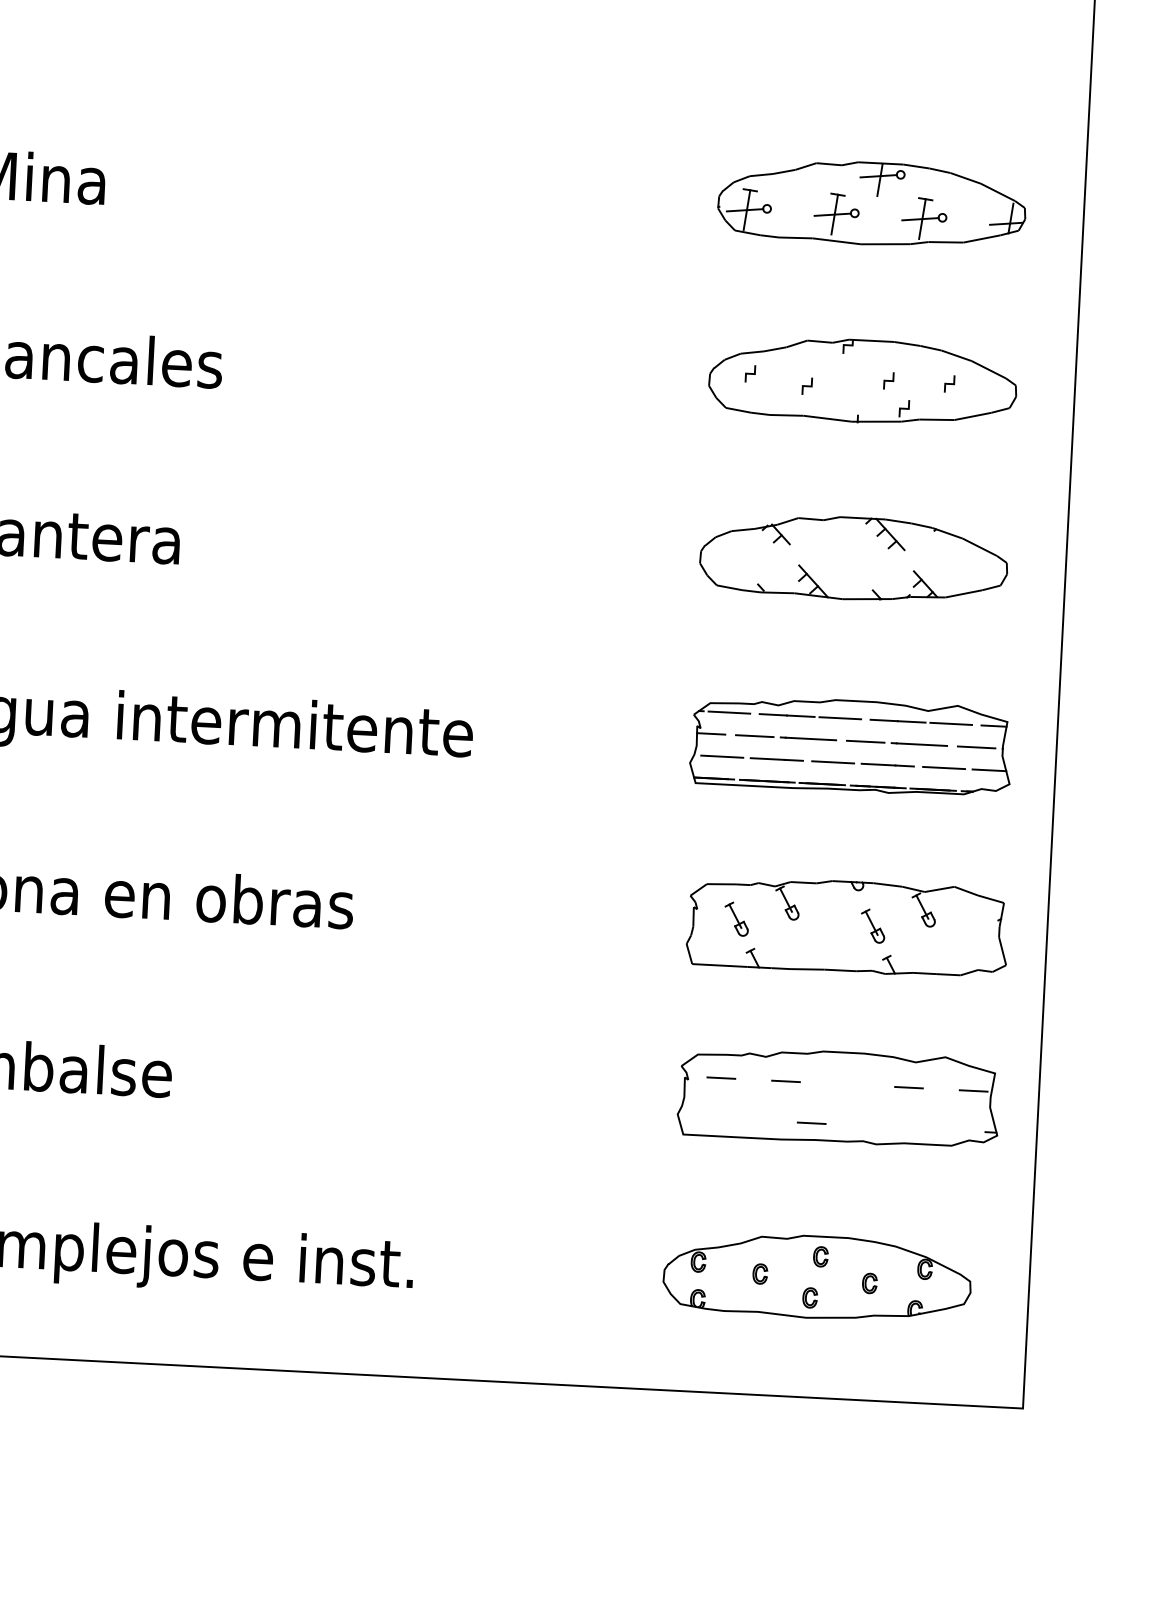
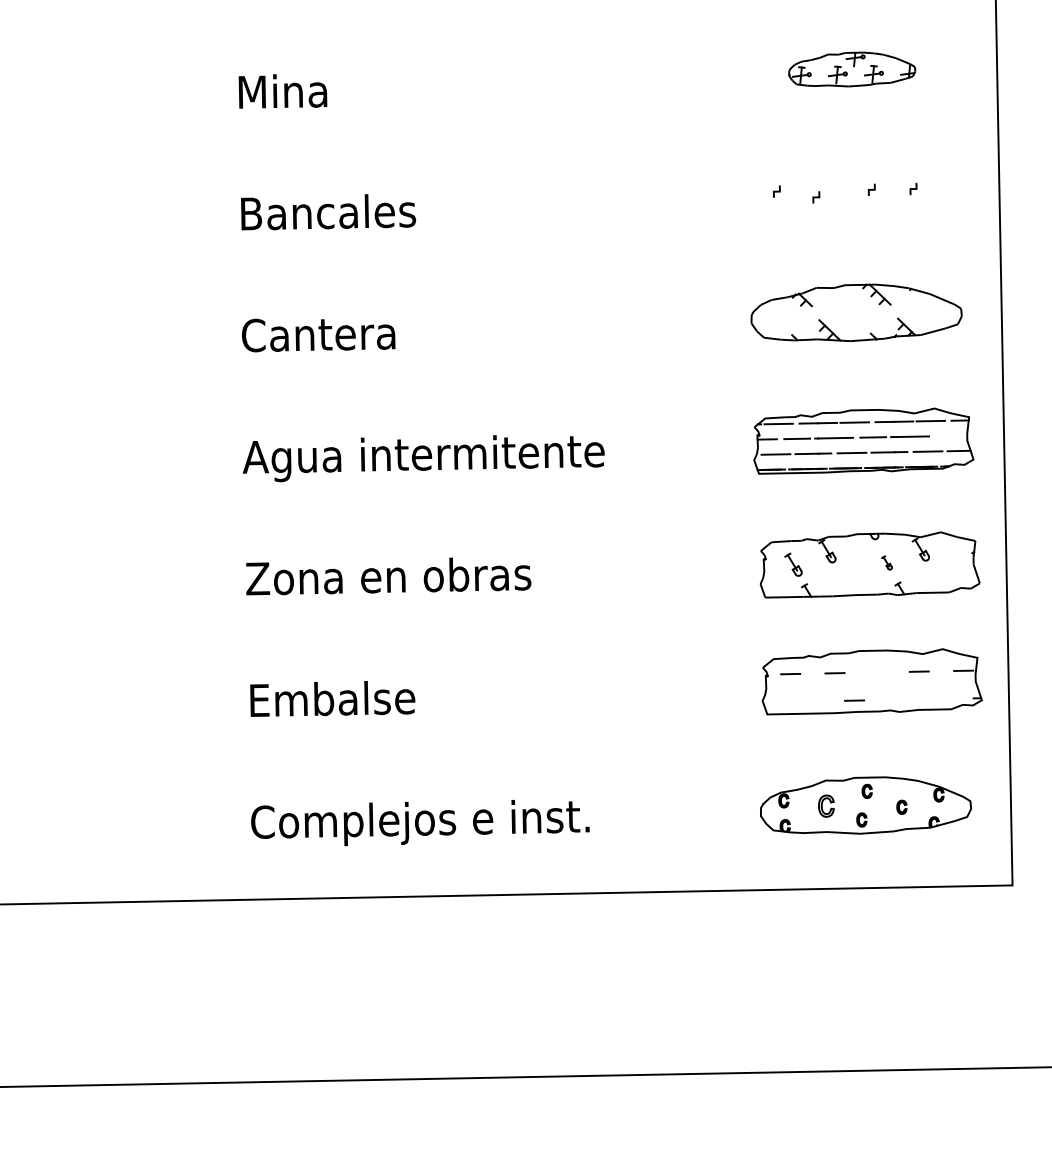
part: (872, 203) -> (852, 69), size x0.6
part: (863, 381) -> (854, 191), removed
line: (977, 746) -> (949, 435), removed
part: (872, 925) -> (886, 562), size x0.6
part: (760, 1273) -> (826, 805), size x1.6

